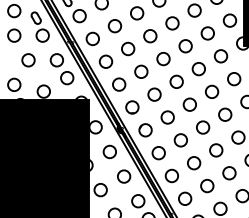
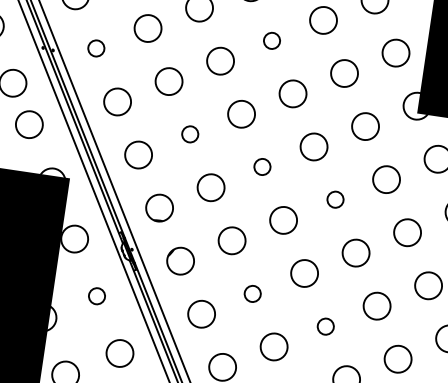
circle: (172, 23) -> (272, 41), size x0.6
circle: (92, 38) -> (96, 47), size x0.6
circle: (141, 71) -> (190, 133), size x0.6
circle: (176, 81) -> (262, 166), size x0.6
circle: (212, 91) -> (336, 199), size x0.6
circle: (180, 140) -> (252, 294), size x0.6
circle: (216, 150) -> (326, 326), size x0.6
circle: (109, 151) -> (96, 295), size x0.6

